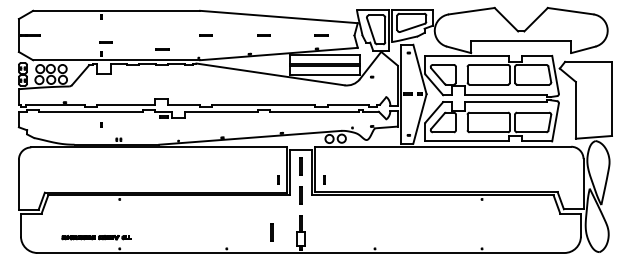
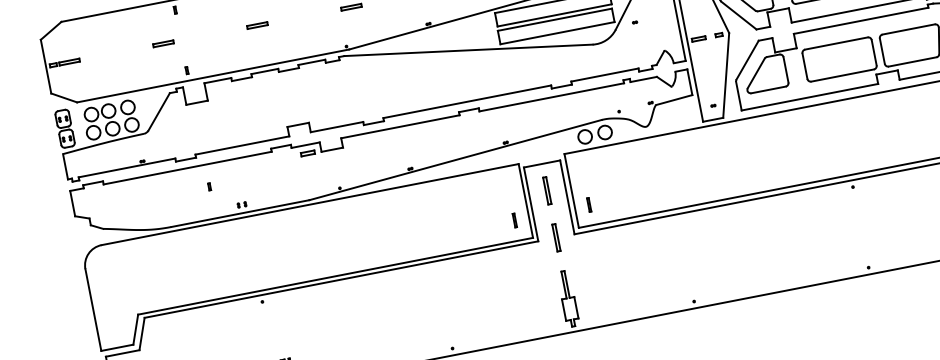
line: (105, 42) -> (162, 43), moved
line: (162, 49) -> (257, 25), moved
line: (271, 232) -> (520, 307), removed

